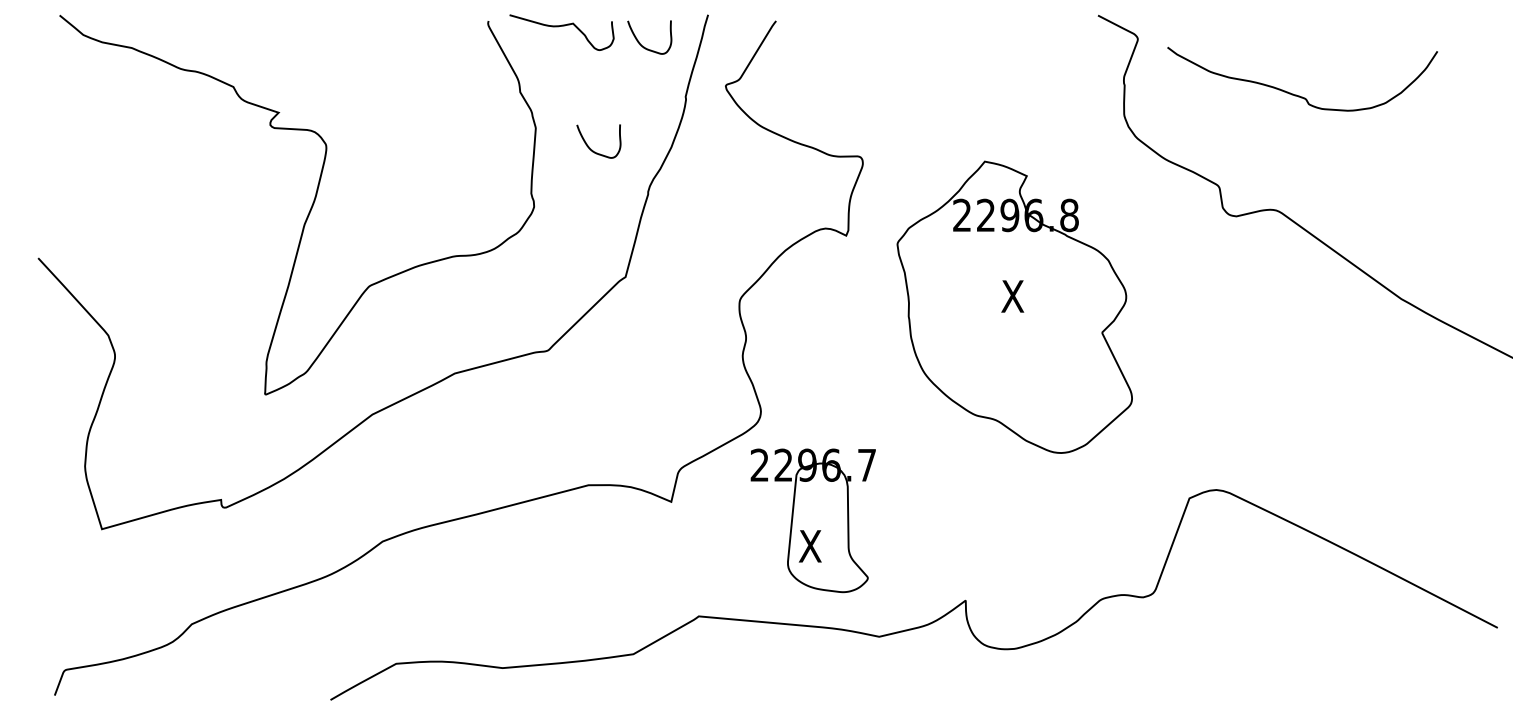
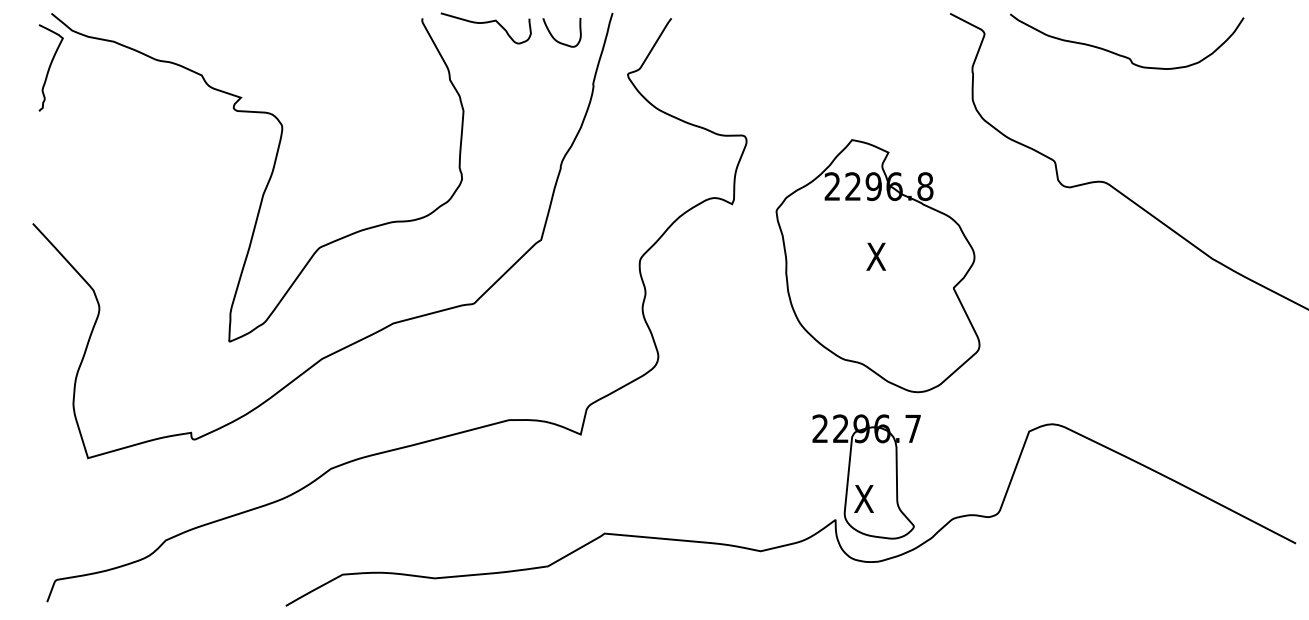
curve: (58, 77) -> (50, 67), added
curve: (1299, 95) -> (1124, 55), moved
curve: (591, 148) -> (511, 128), removed
part: (813, 520) -> (866, 476), moved

